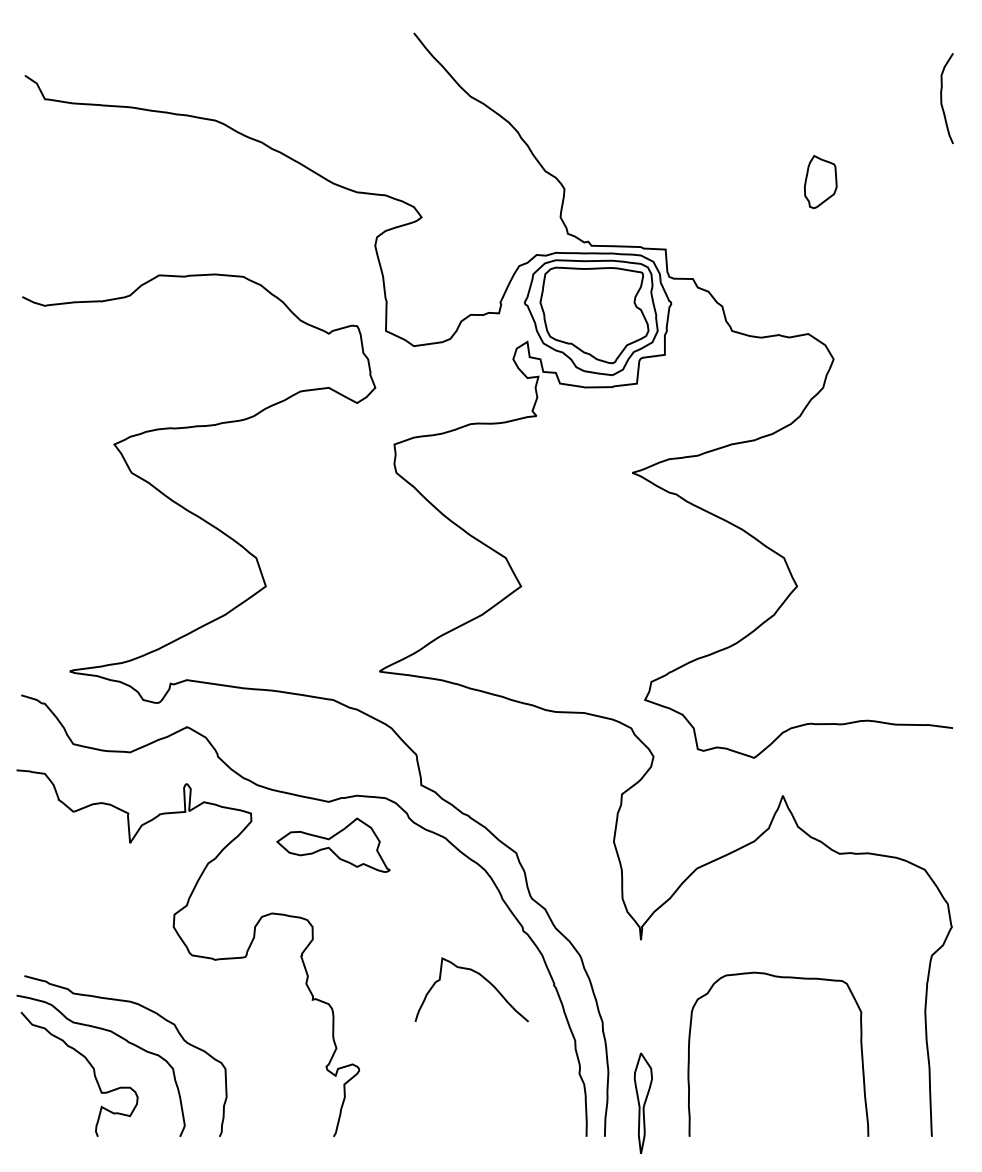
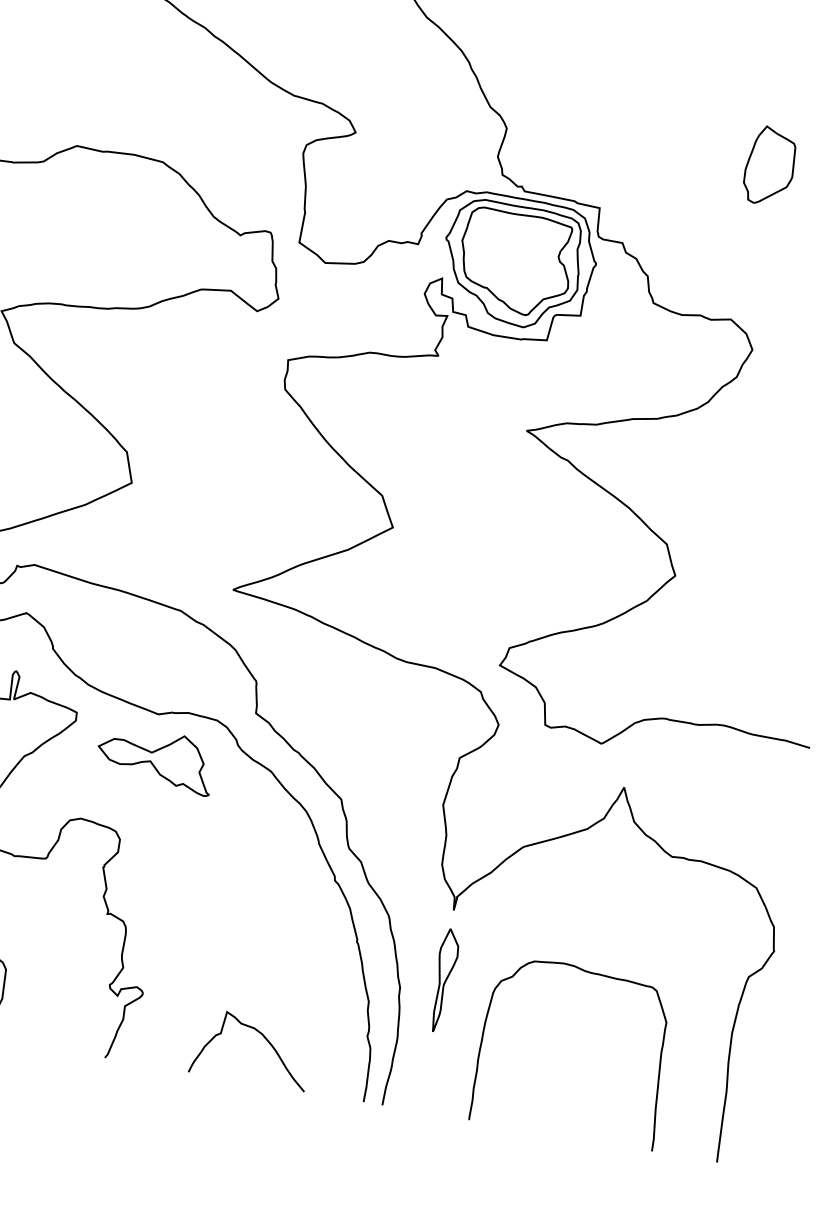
part: (820, 181) -> (770, 165), size x1.43
curve: (480, 976) -> (263, 1037), moved
part: (642, 1102) -> (443, 979), moved

